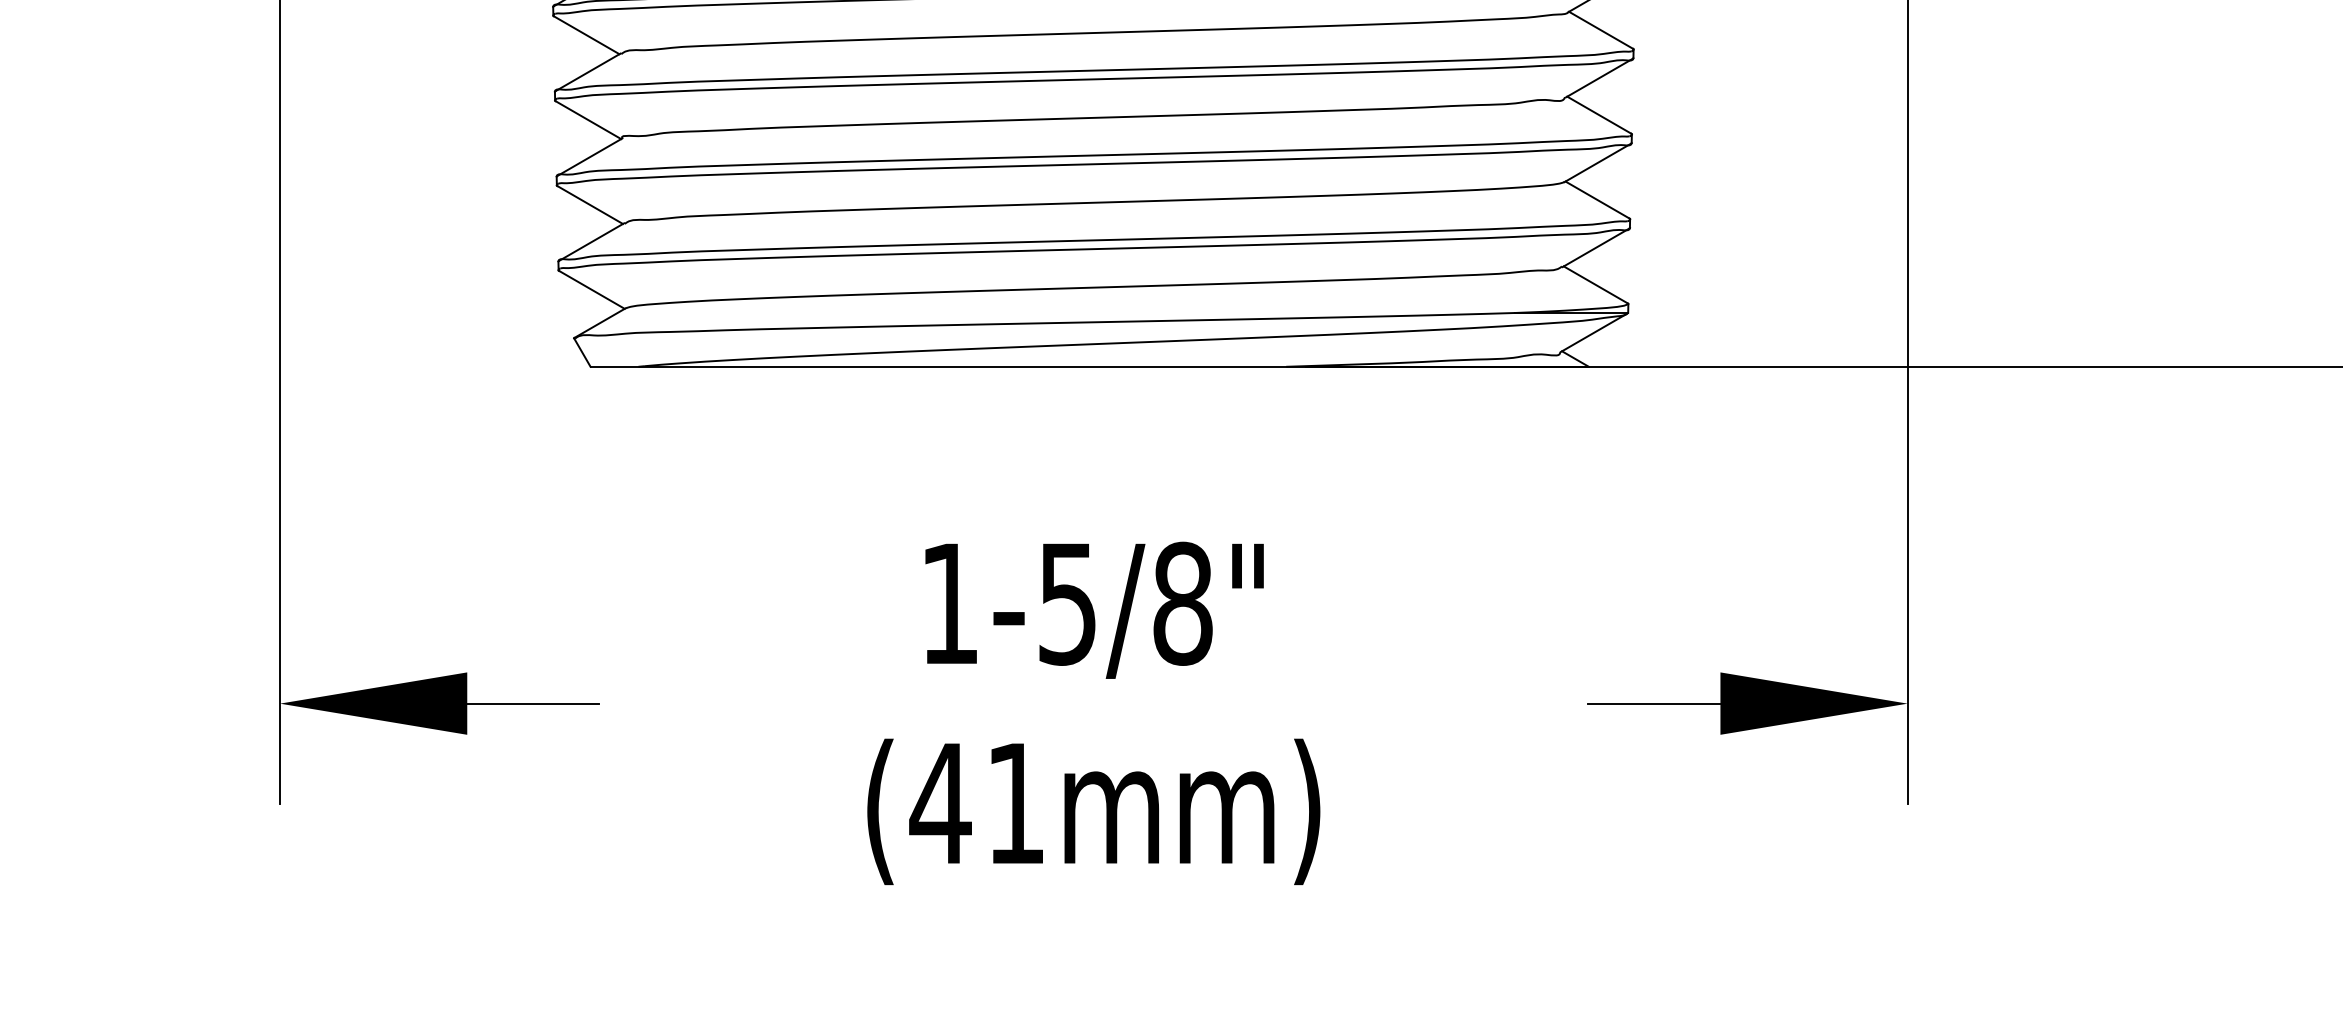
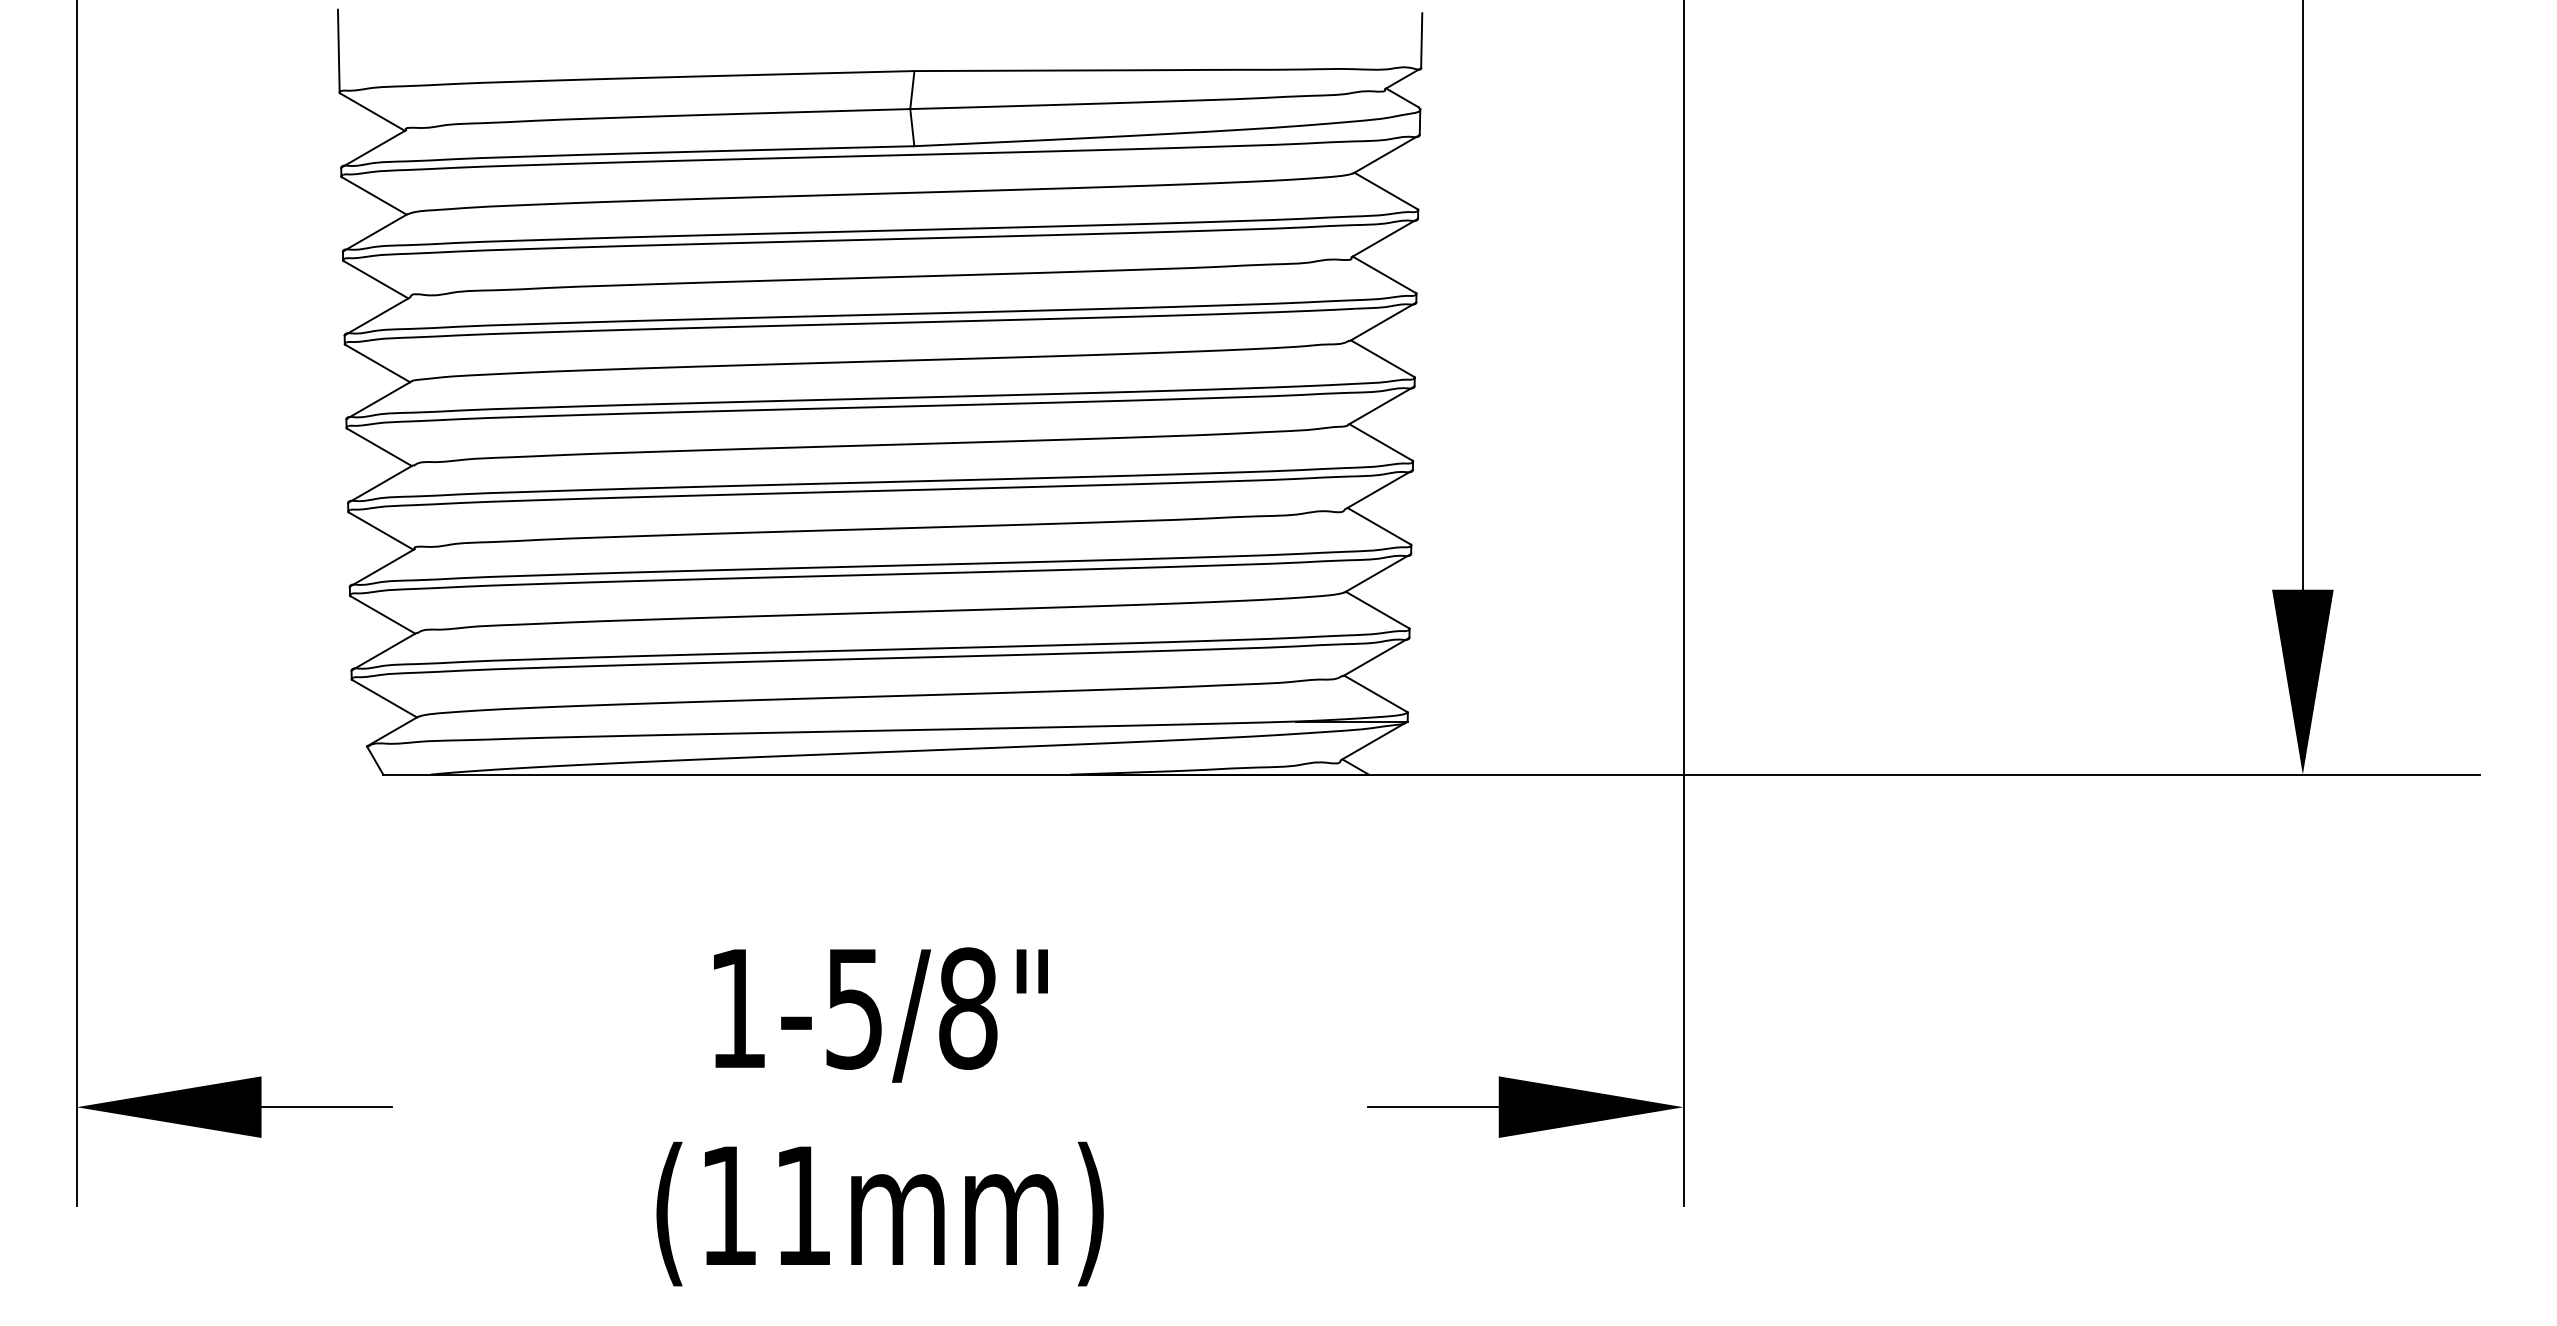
text: (940, 803) -> (728, 1205), (41mm) -> (11mm)

